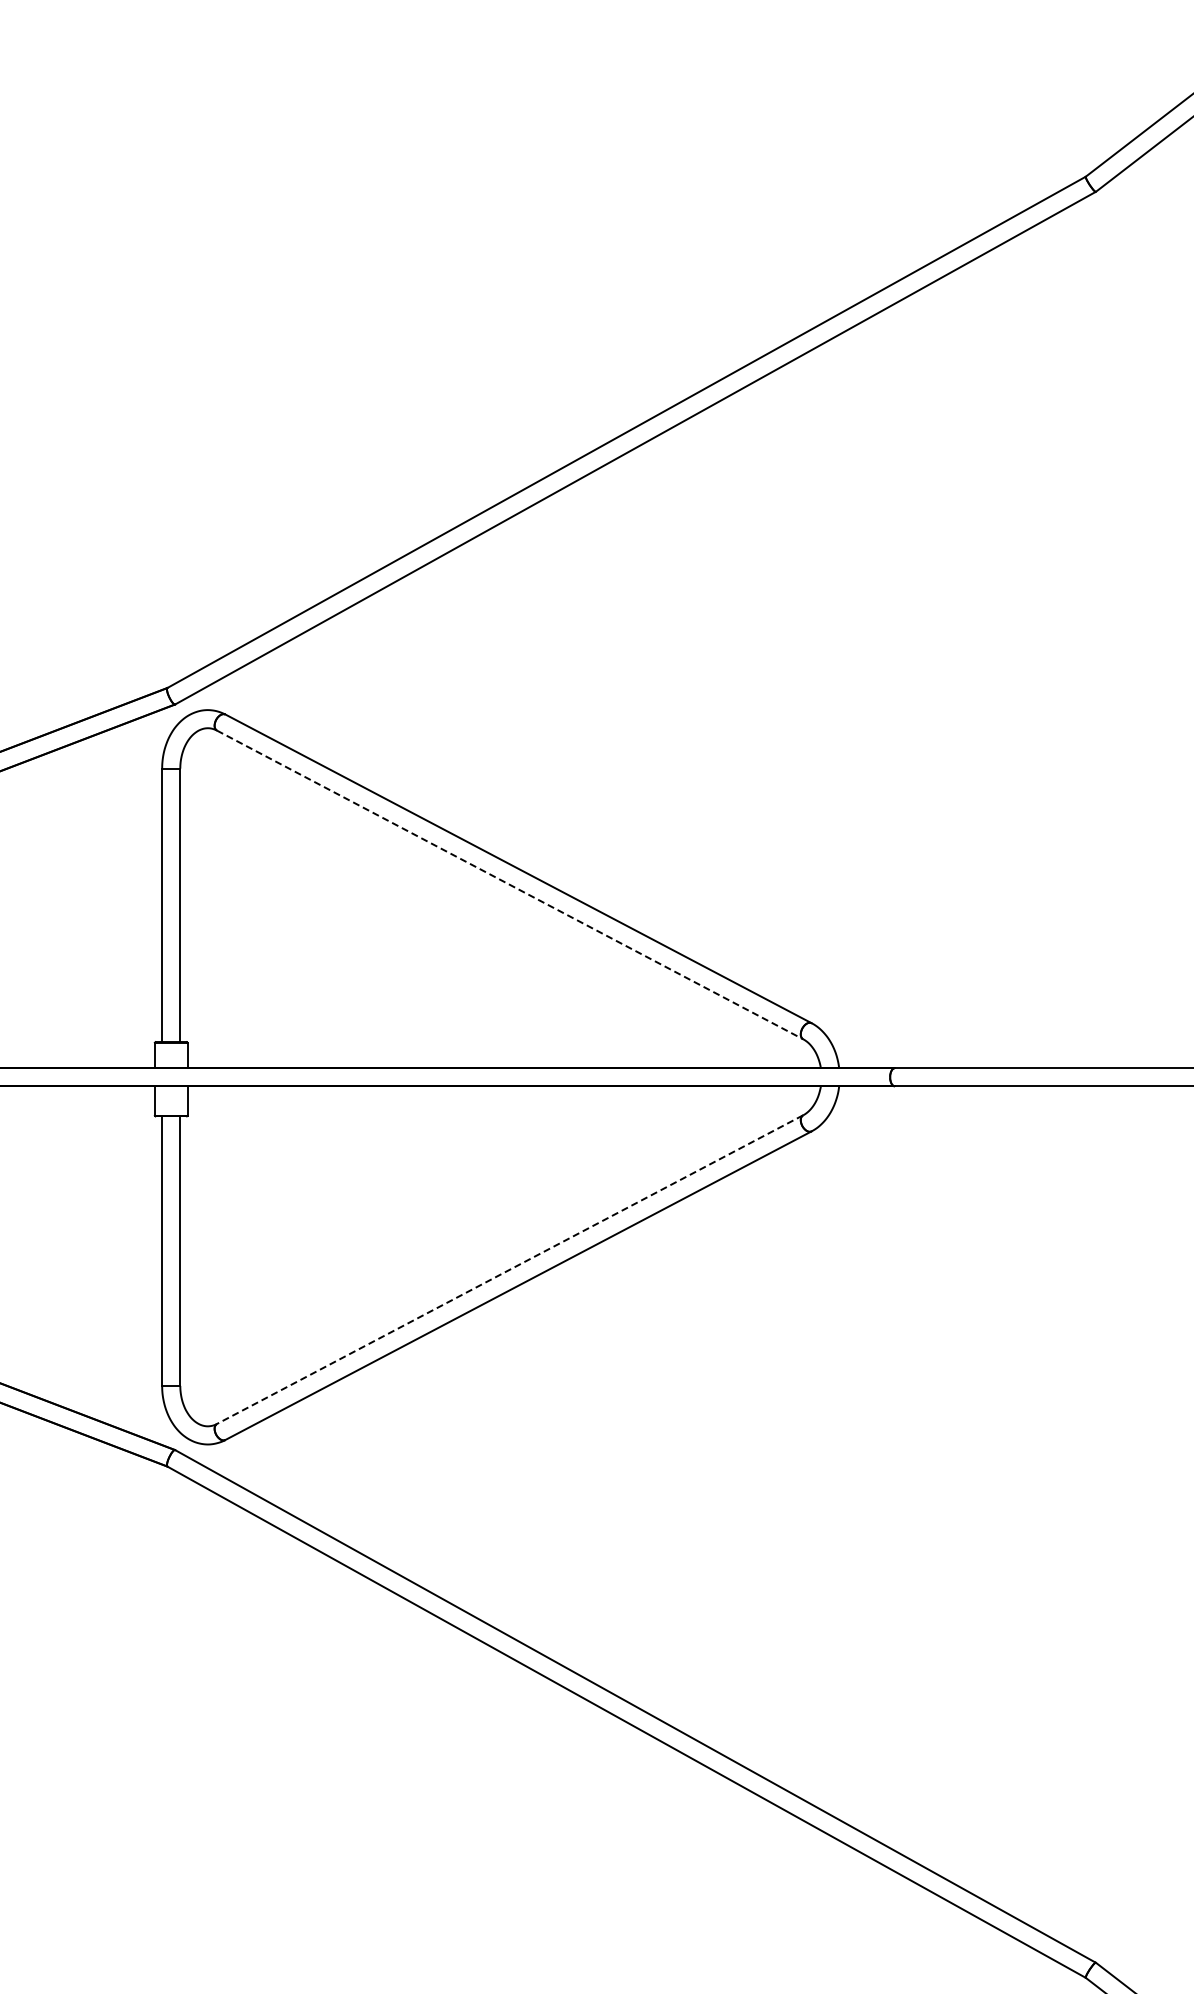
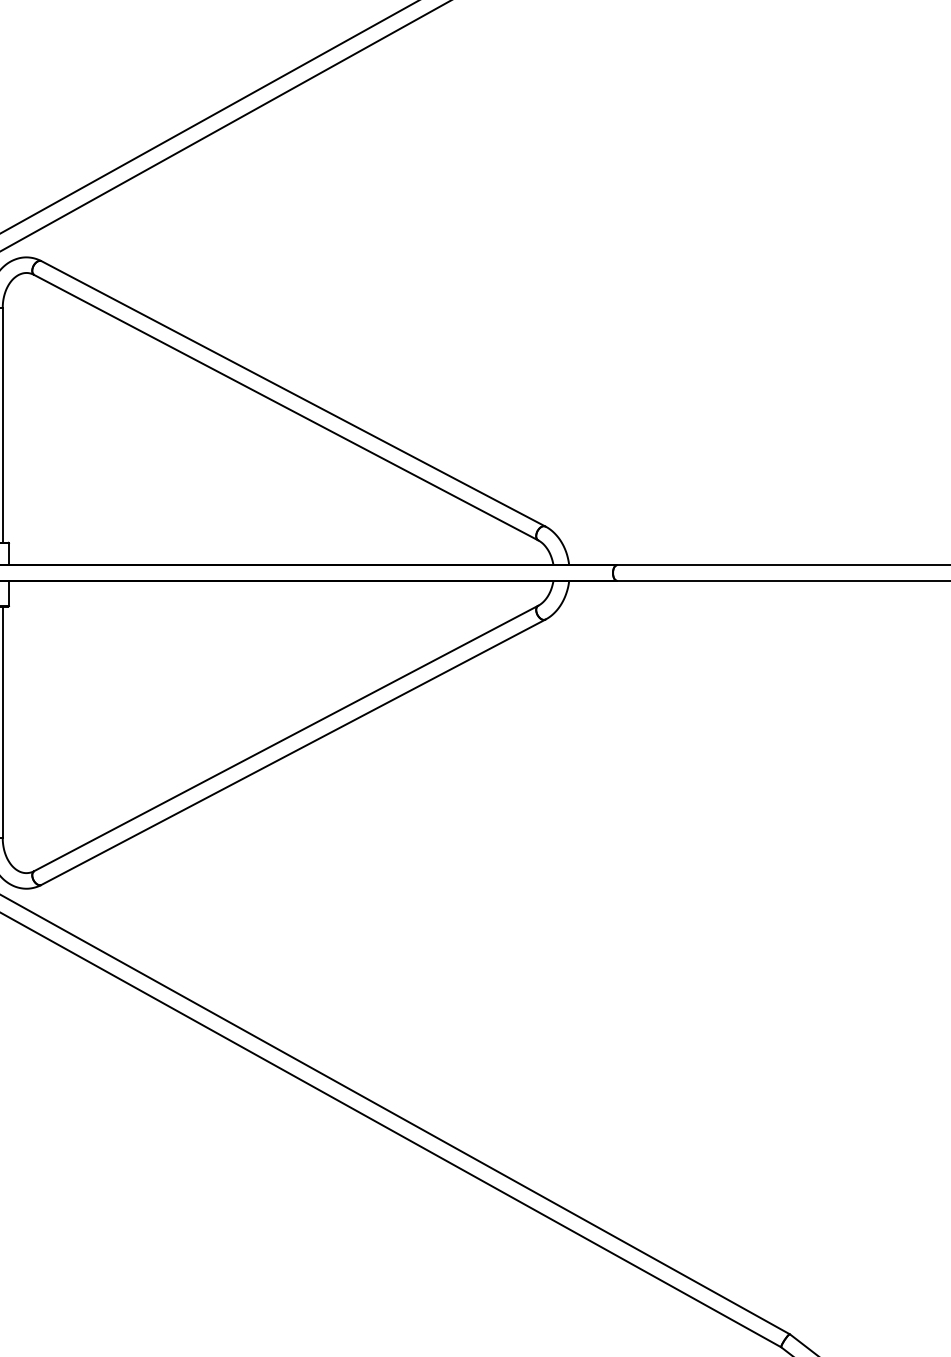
line: (510, 885) -> (286, 408), dashed -> solid
line: (509, 1269) -> (285, 738), dashed -> solid

